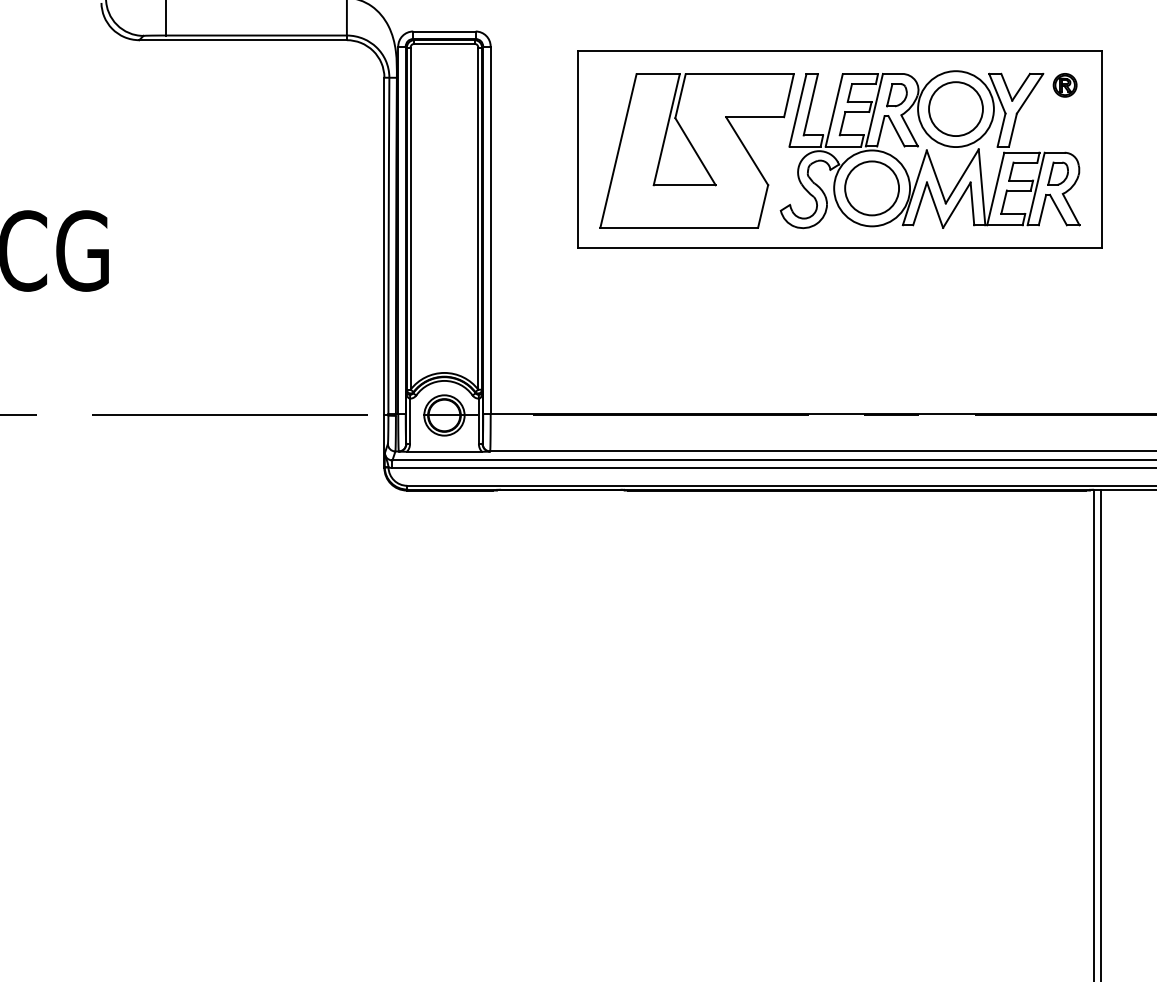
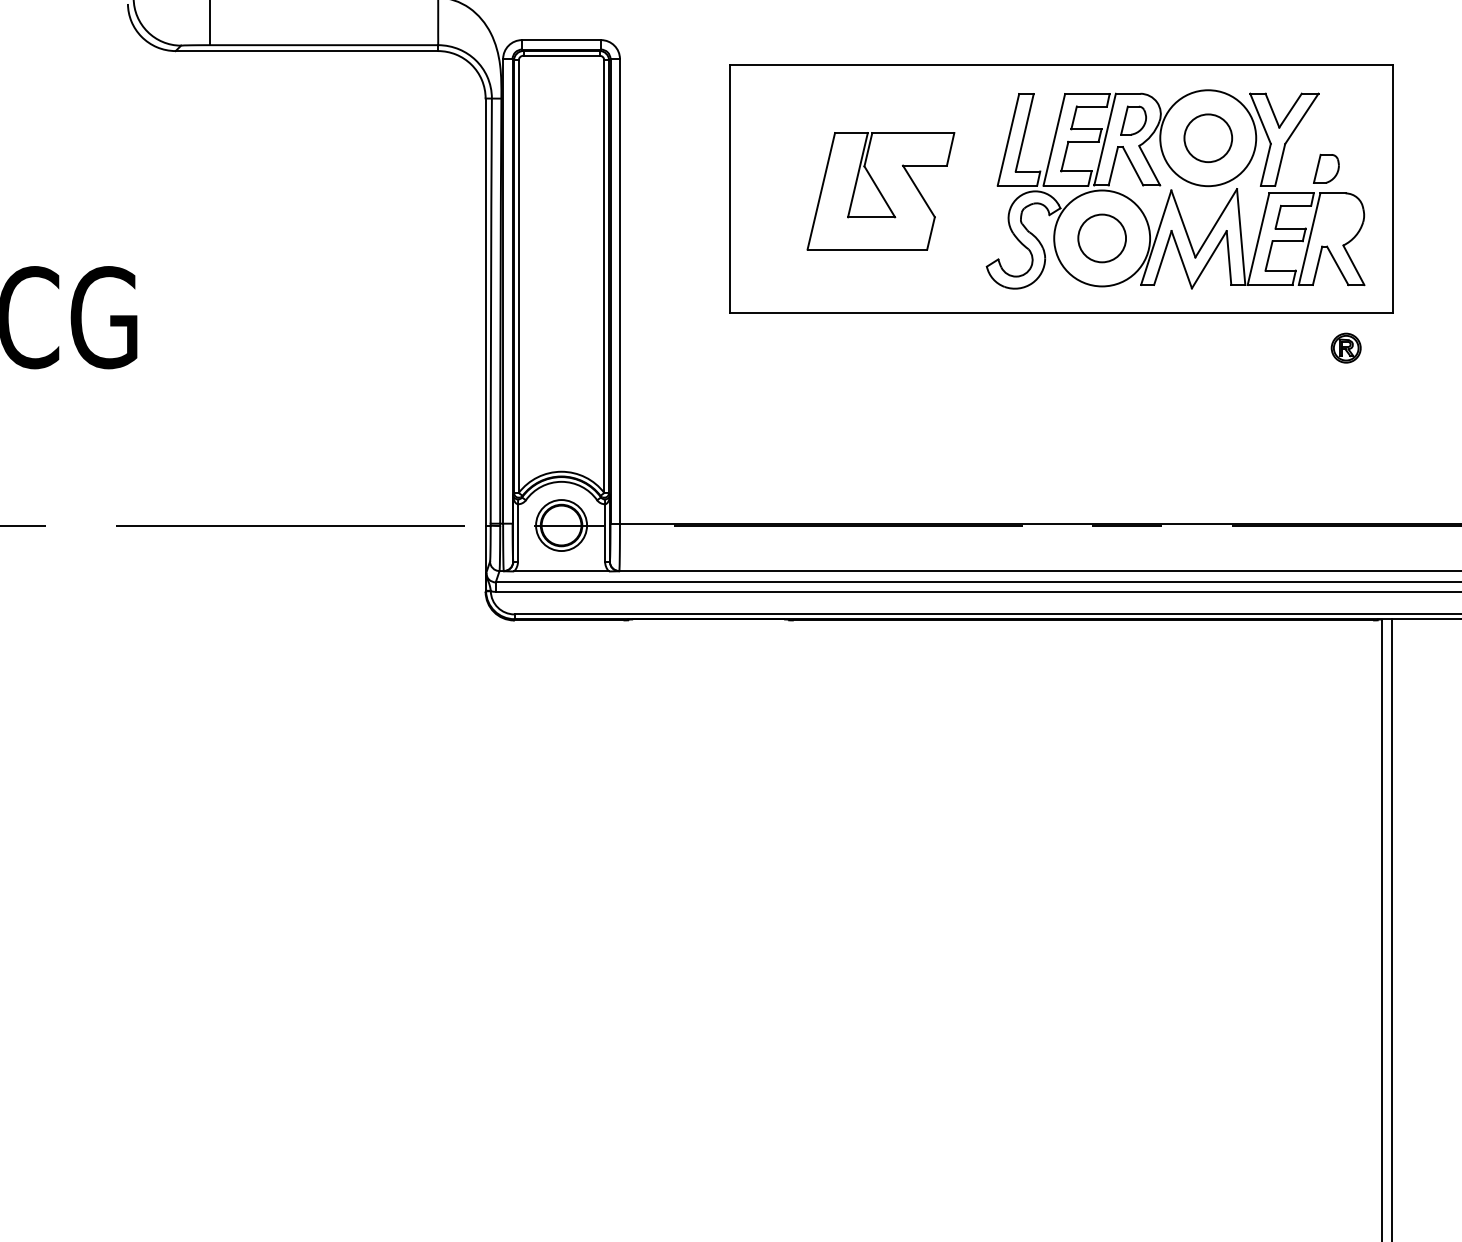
part: (1064, 84) -> (1345, 347), moved
circle: (956, 109) -> (1208, 138), size x0.7
part: (696, 151) -> (880, 191), size x0.6
part: (1058, 173) -> (1326, 168), moved
circle: (872, 188) -> (1102, 238), size x0.7

